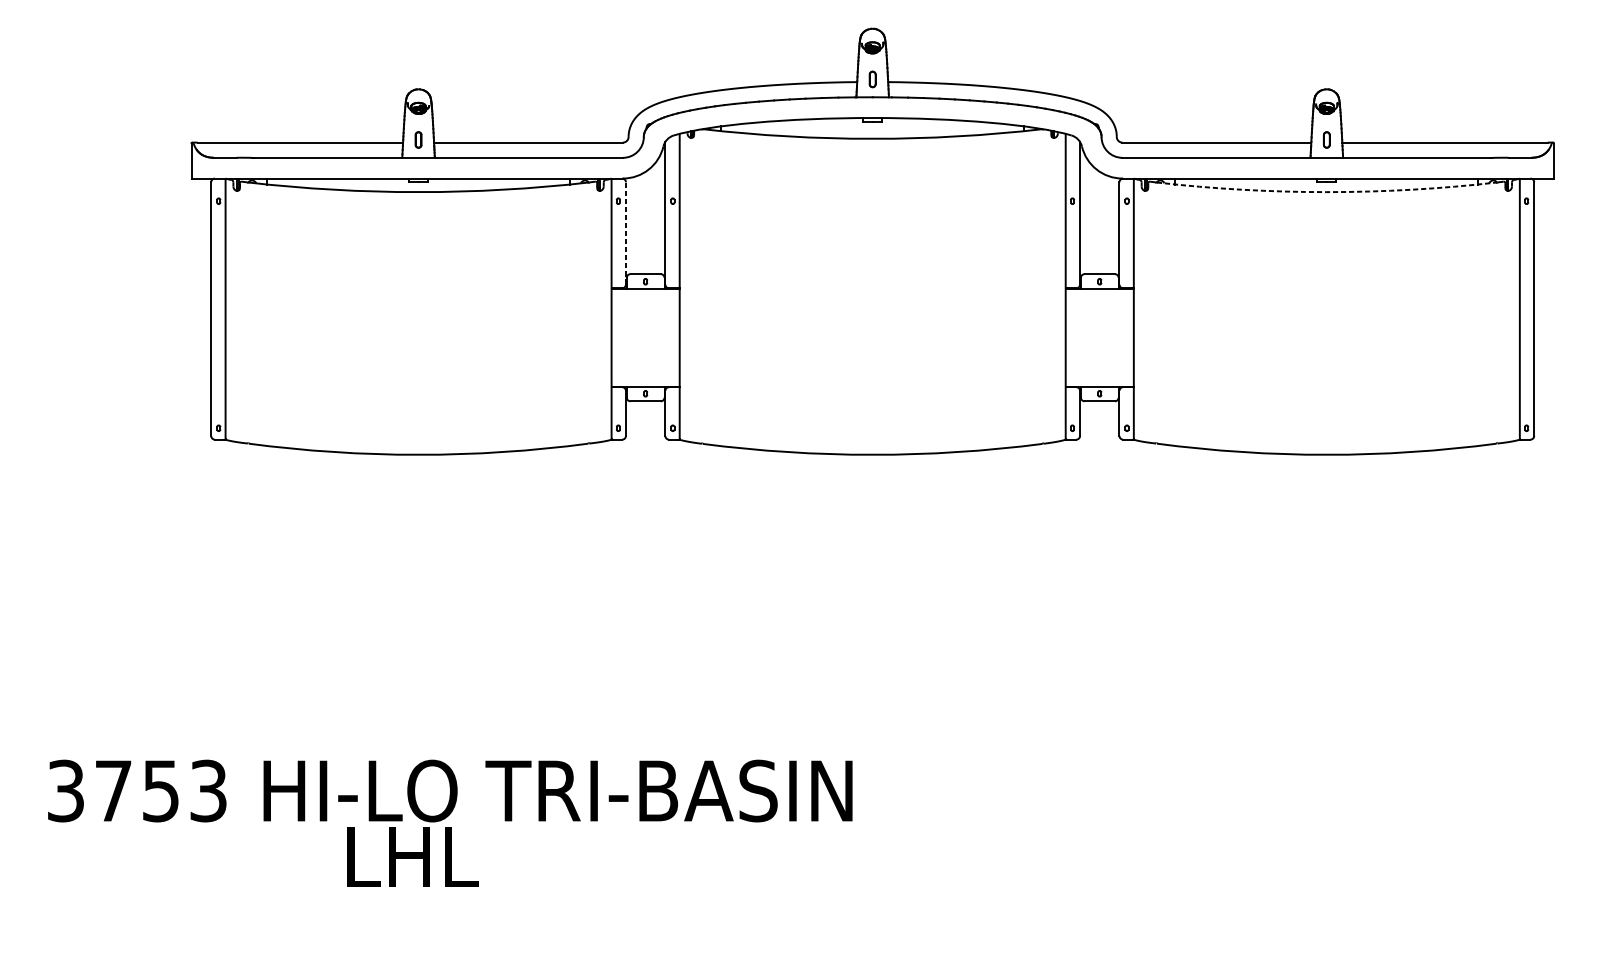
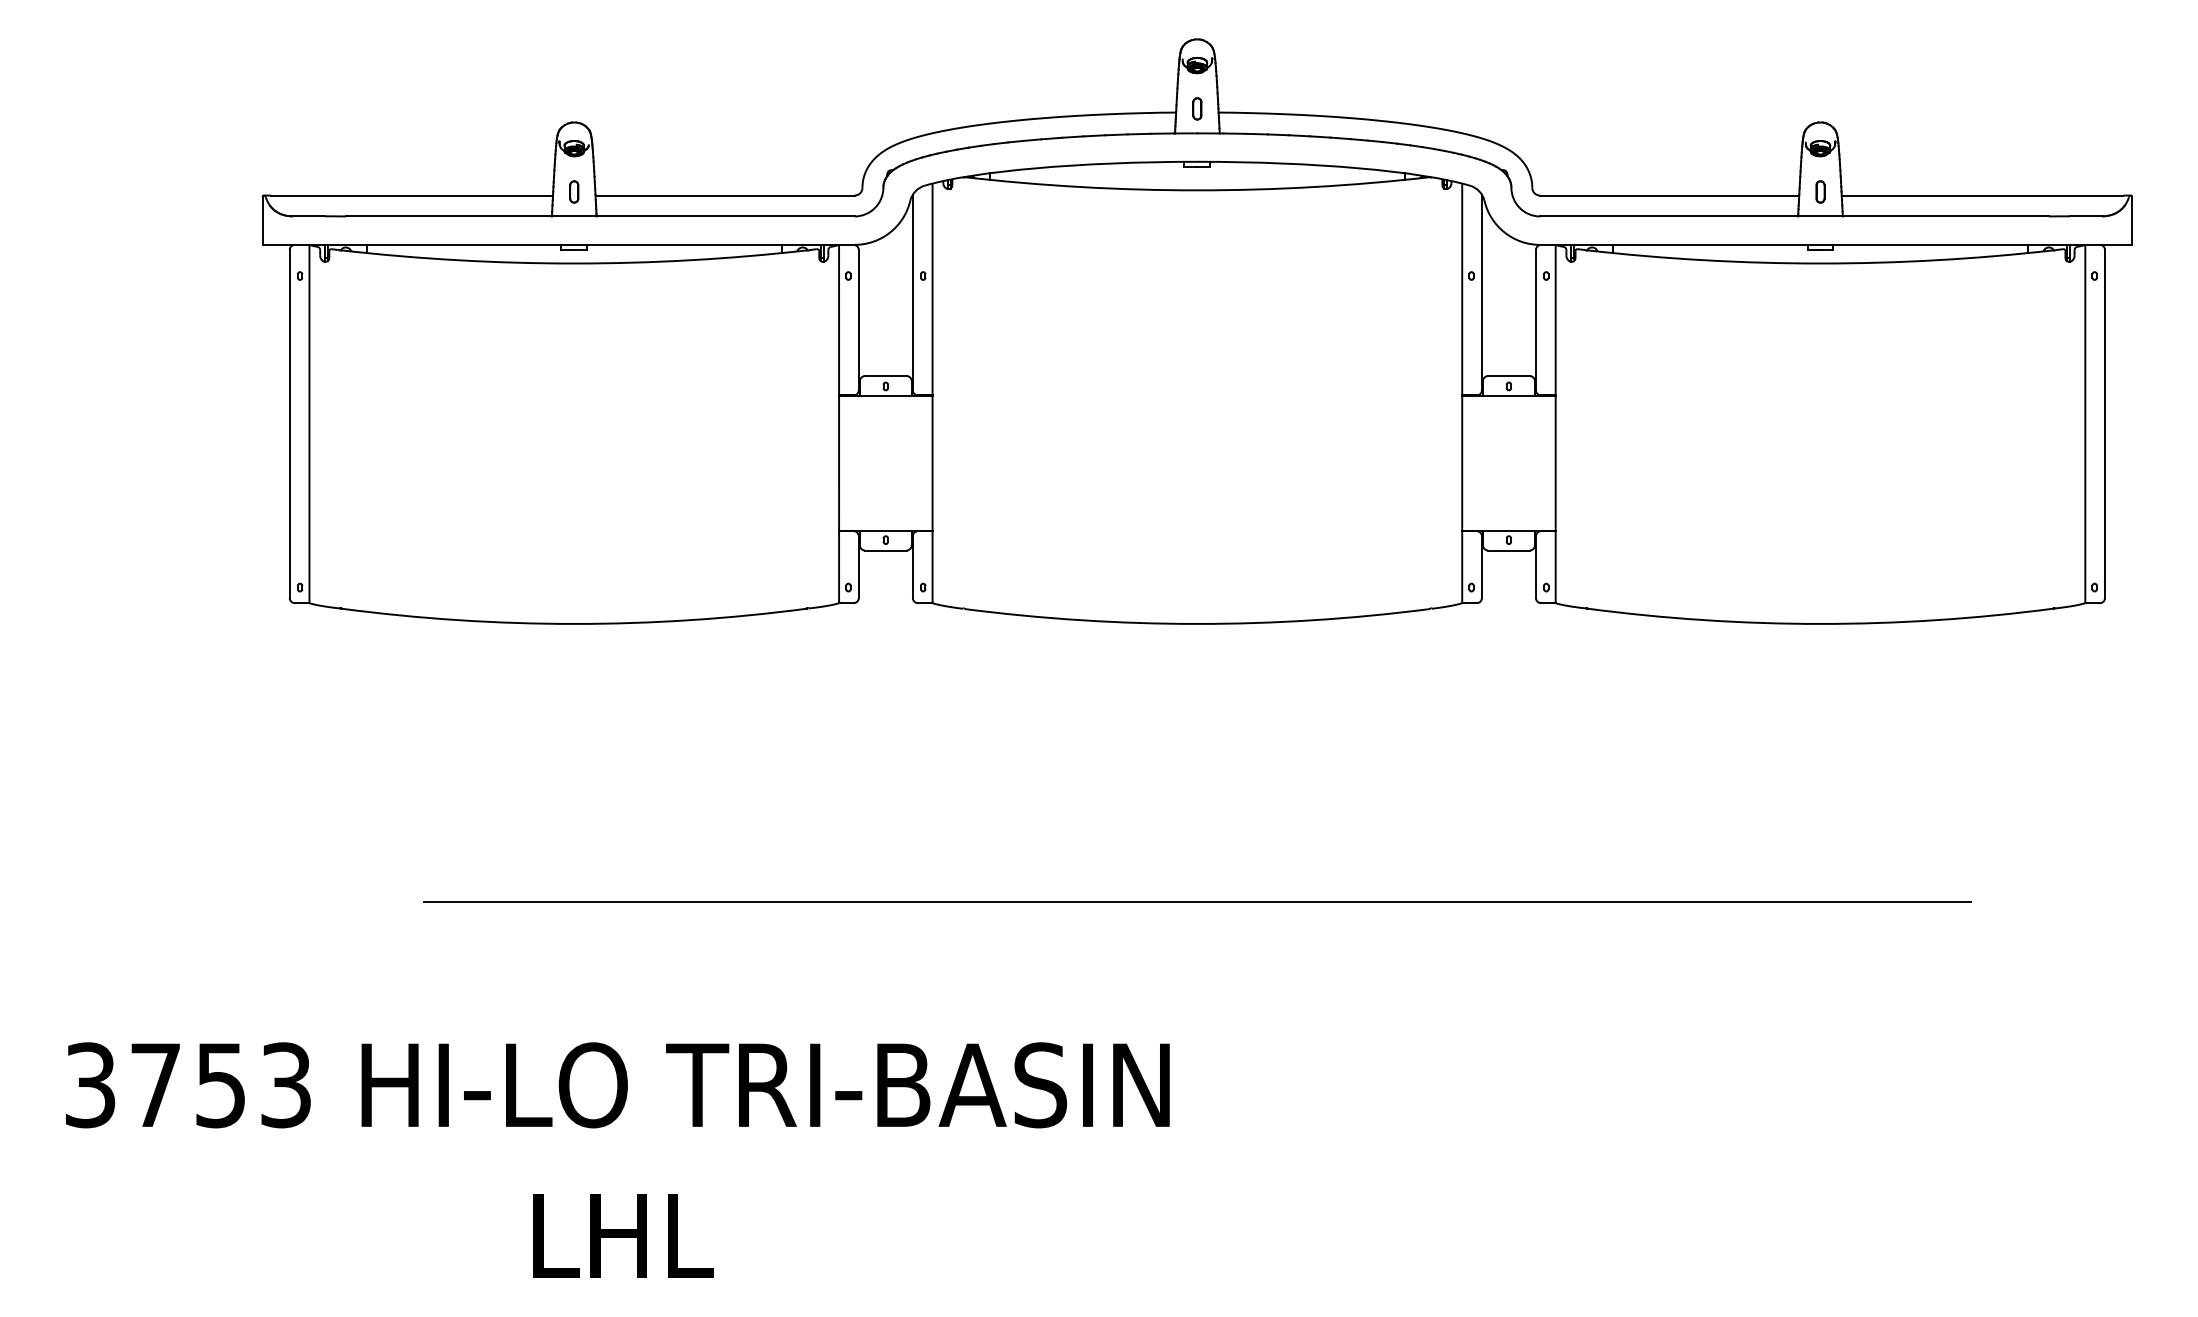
arc: (1326, 192) -> (1820, 263), dashed -> solid
line: (625, 232) -> (858, 319), dashed -> solid
line: (872, 657) -> (1197, 901), added
text: (412, 856) -> (623, 1235), moved

